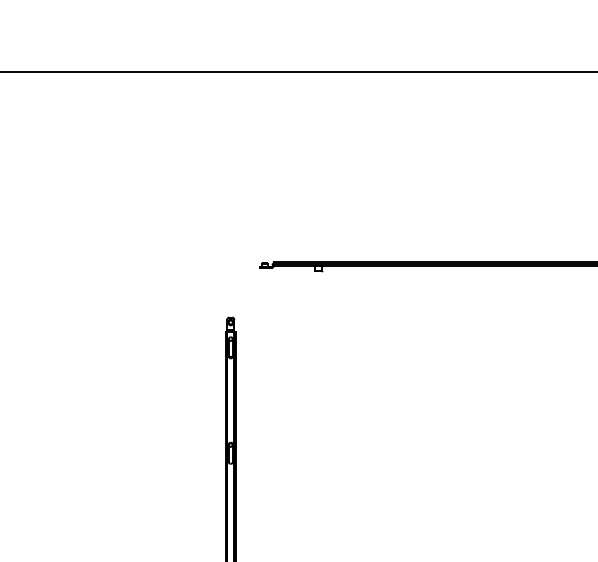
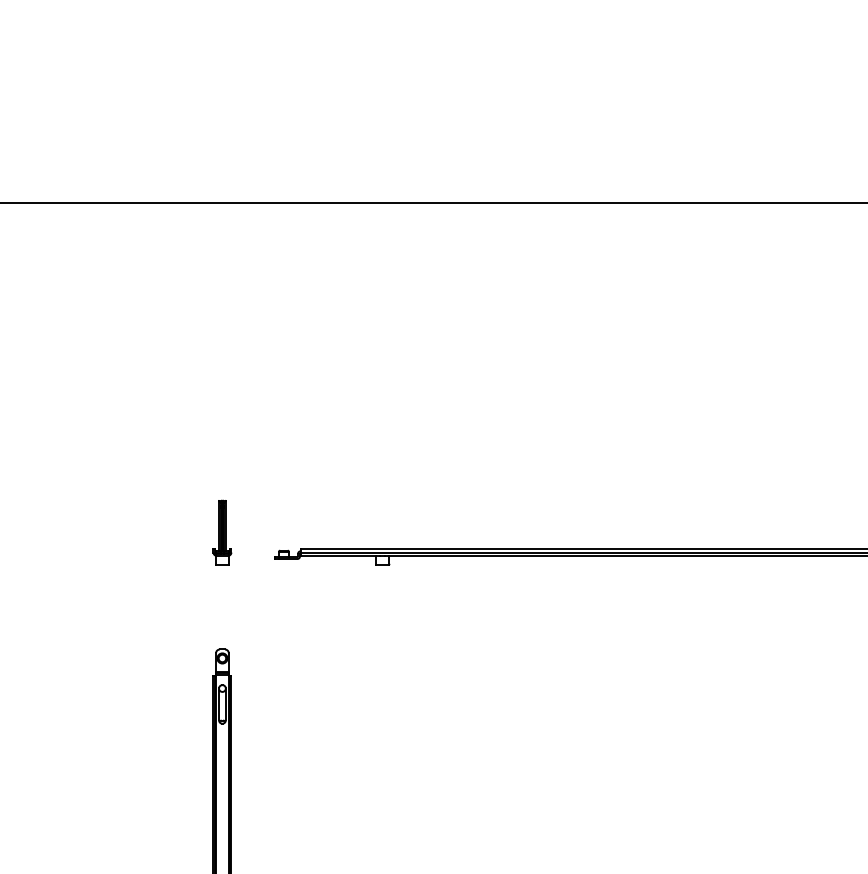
part: (230, 252) -> (221, 531), added

